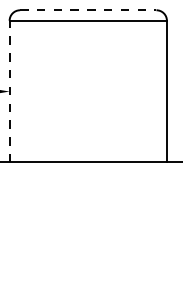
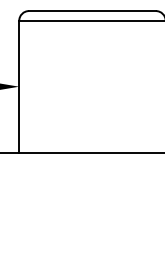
line: (88, 10) -> (92, 11), dashed -> solid
line: (9, 91) -> (19, 86), dashed -> solid

